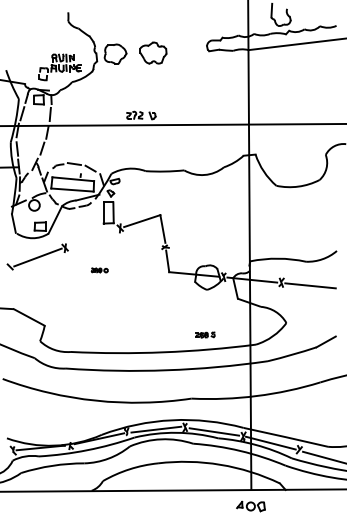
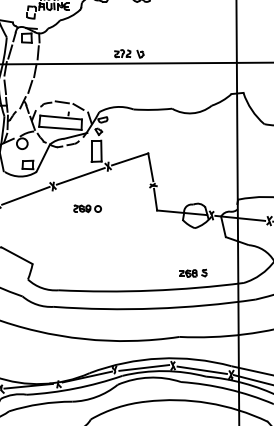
line: (92, 237) -> (80, 175), added
part: (99, 270) -> (87, 208), size x1.67
part: (205, 334) -> (193, 272), size x1.43

